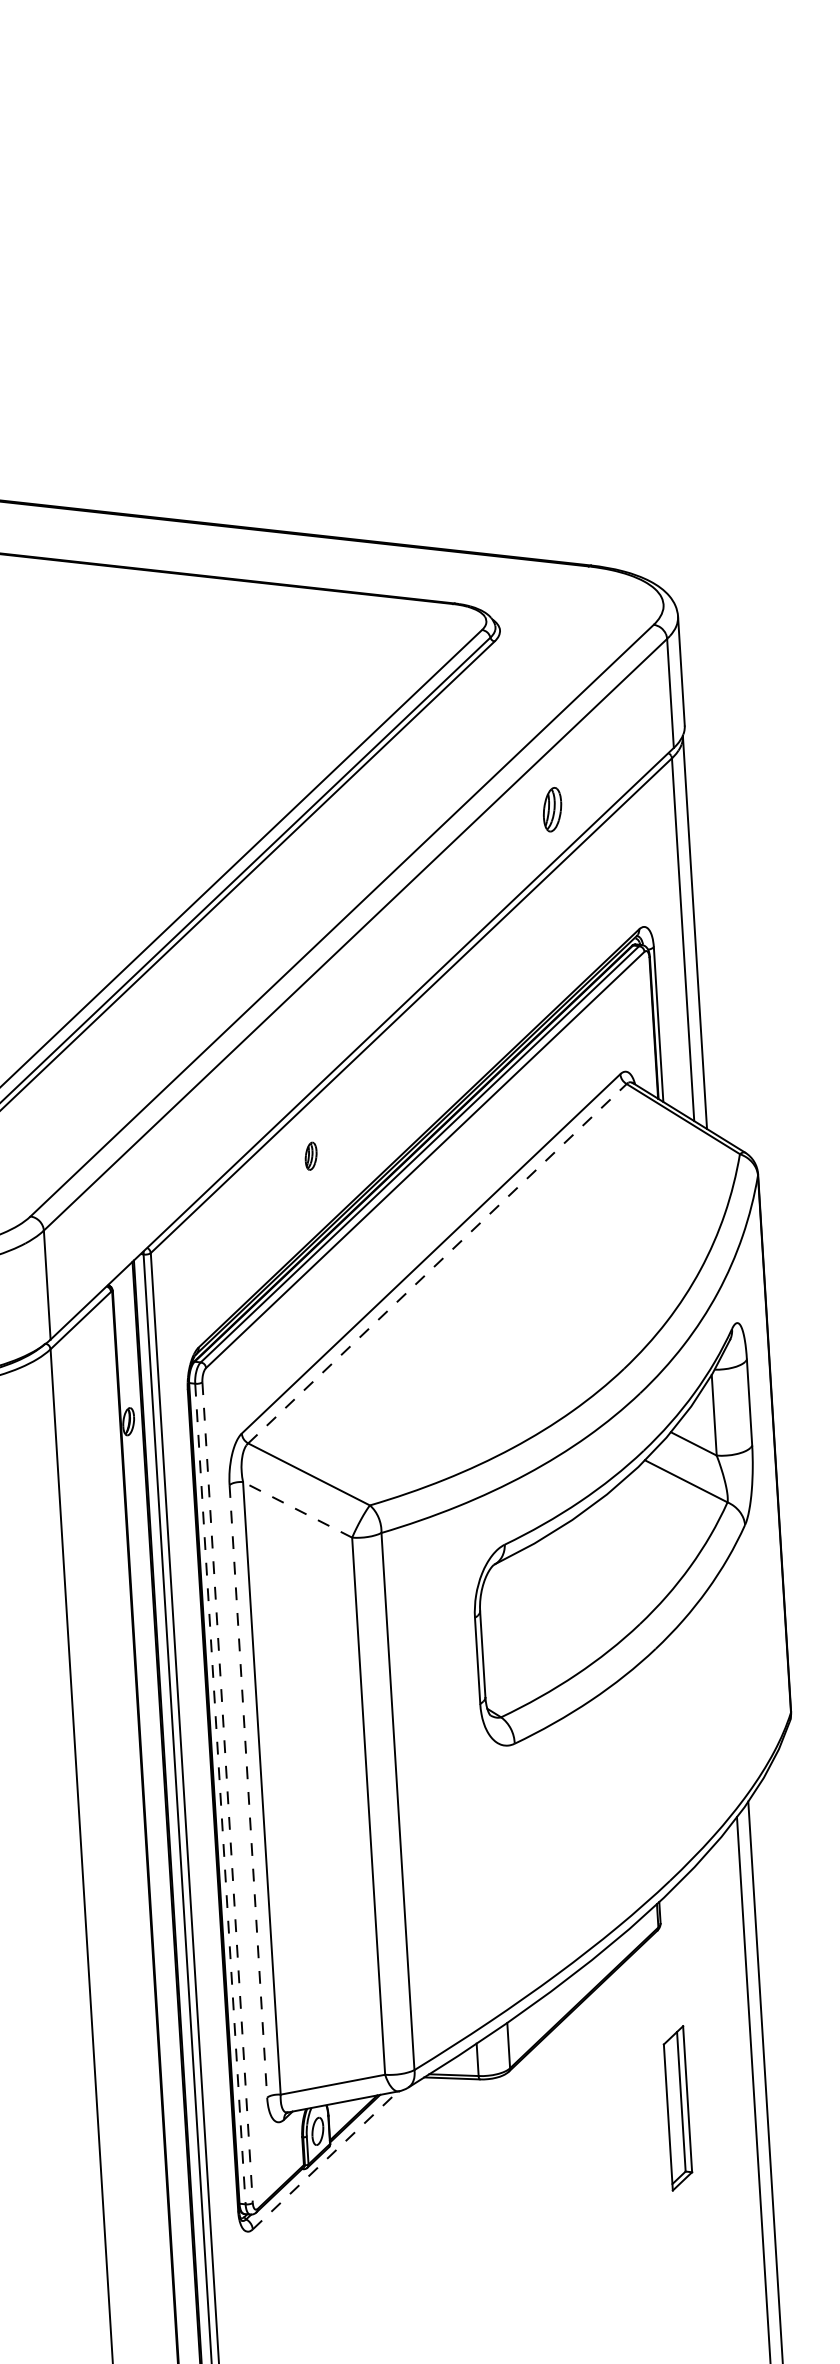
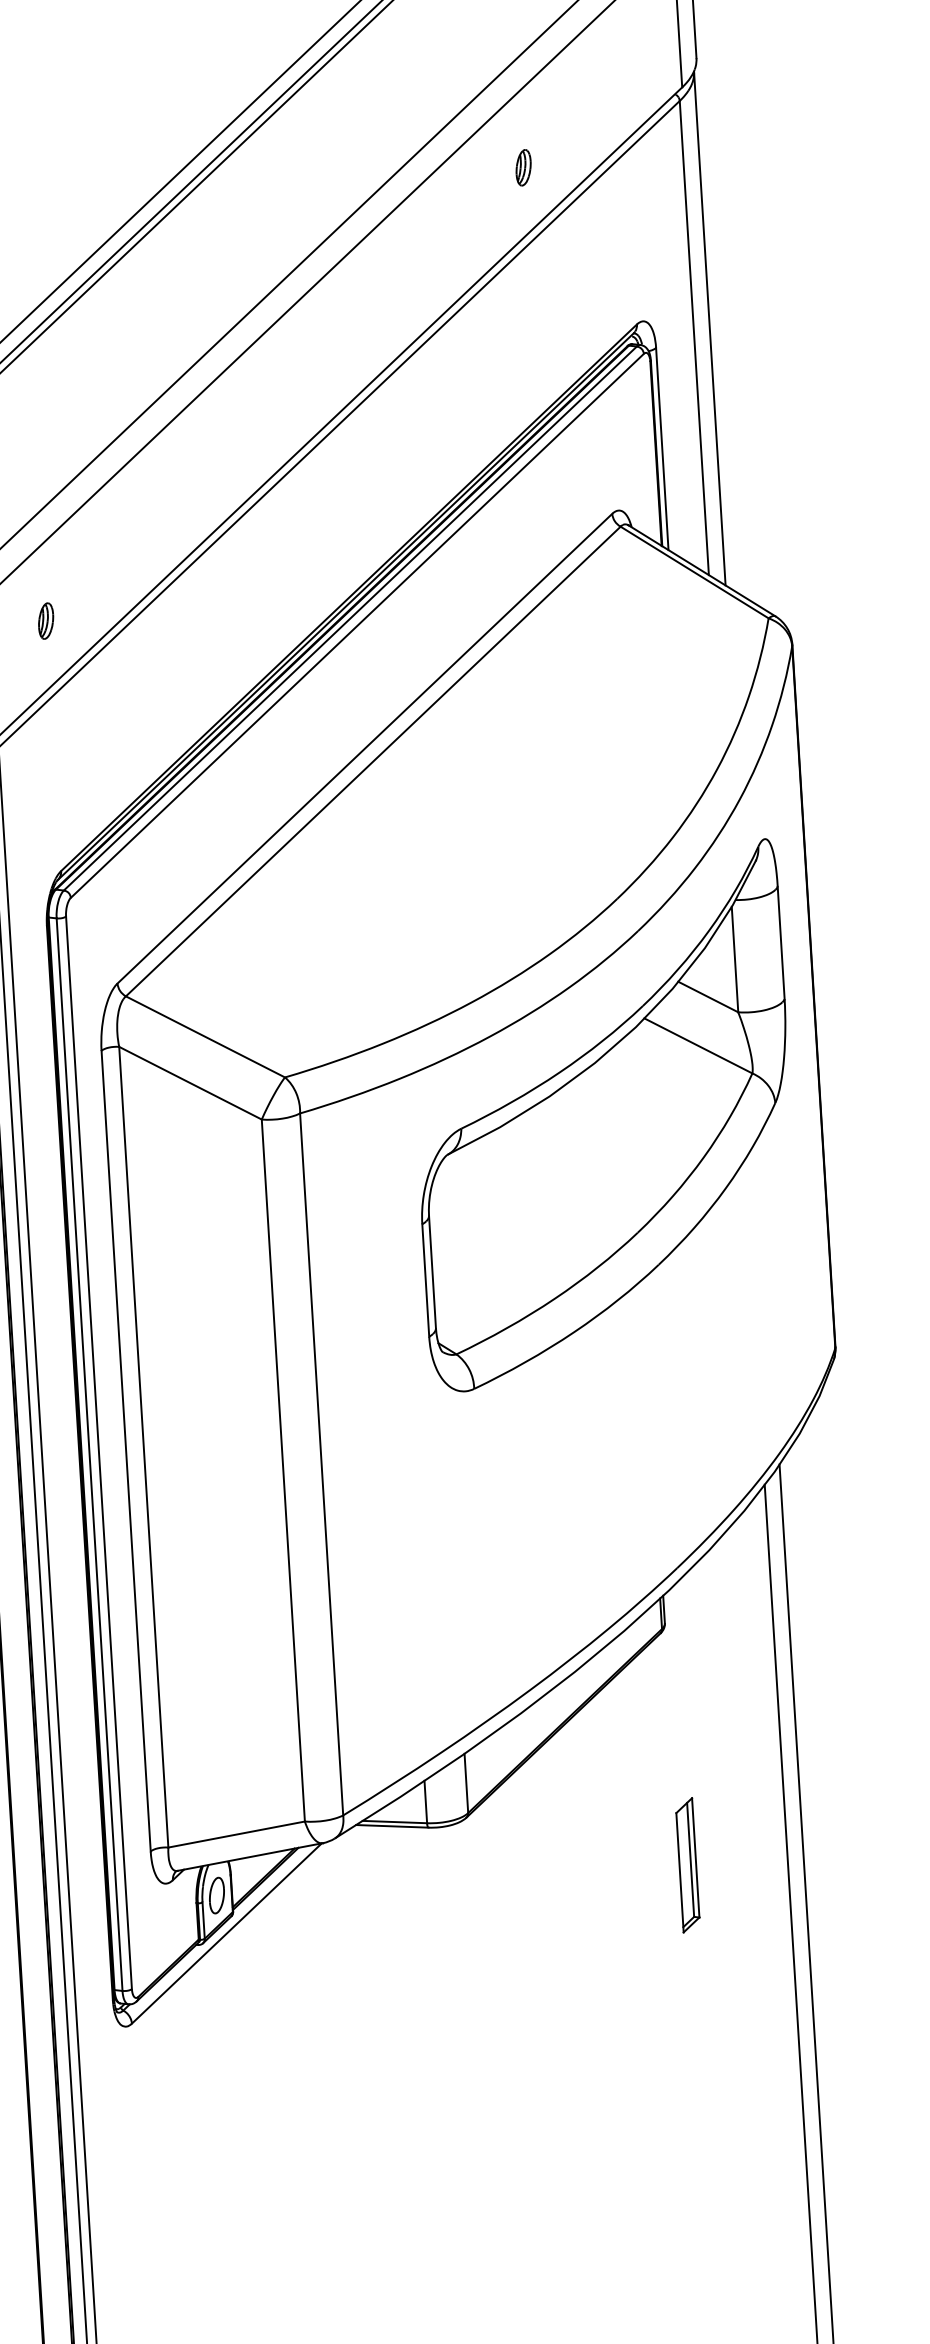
part: (552, 808) -> (523, 166), size x0.62
part: (310, 1155) -> (45, 620), moved
line: (437, 1263) -> (373, 761), dashed -> solid
line: (297, 1509) -> (190, 1082), dashed -> solid
line: (248, 1791) -> (126, 1451), dashed -> solid
line: (227, 1793) -> (98, 1453), dashed -> solid
line: (220, 1794) -> (89, 1455), dashed -> solid
part: (678, 2107) -> (688, 1864), size x0.62
line: (325, 2160) -> (226, 1933), dashed -> solid

